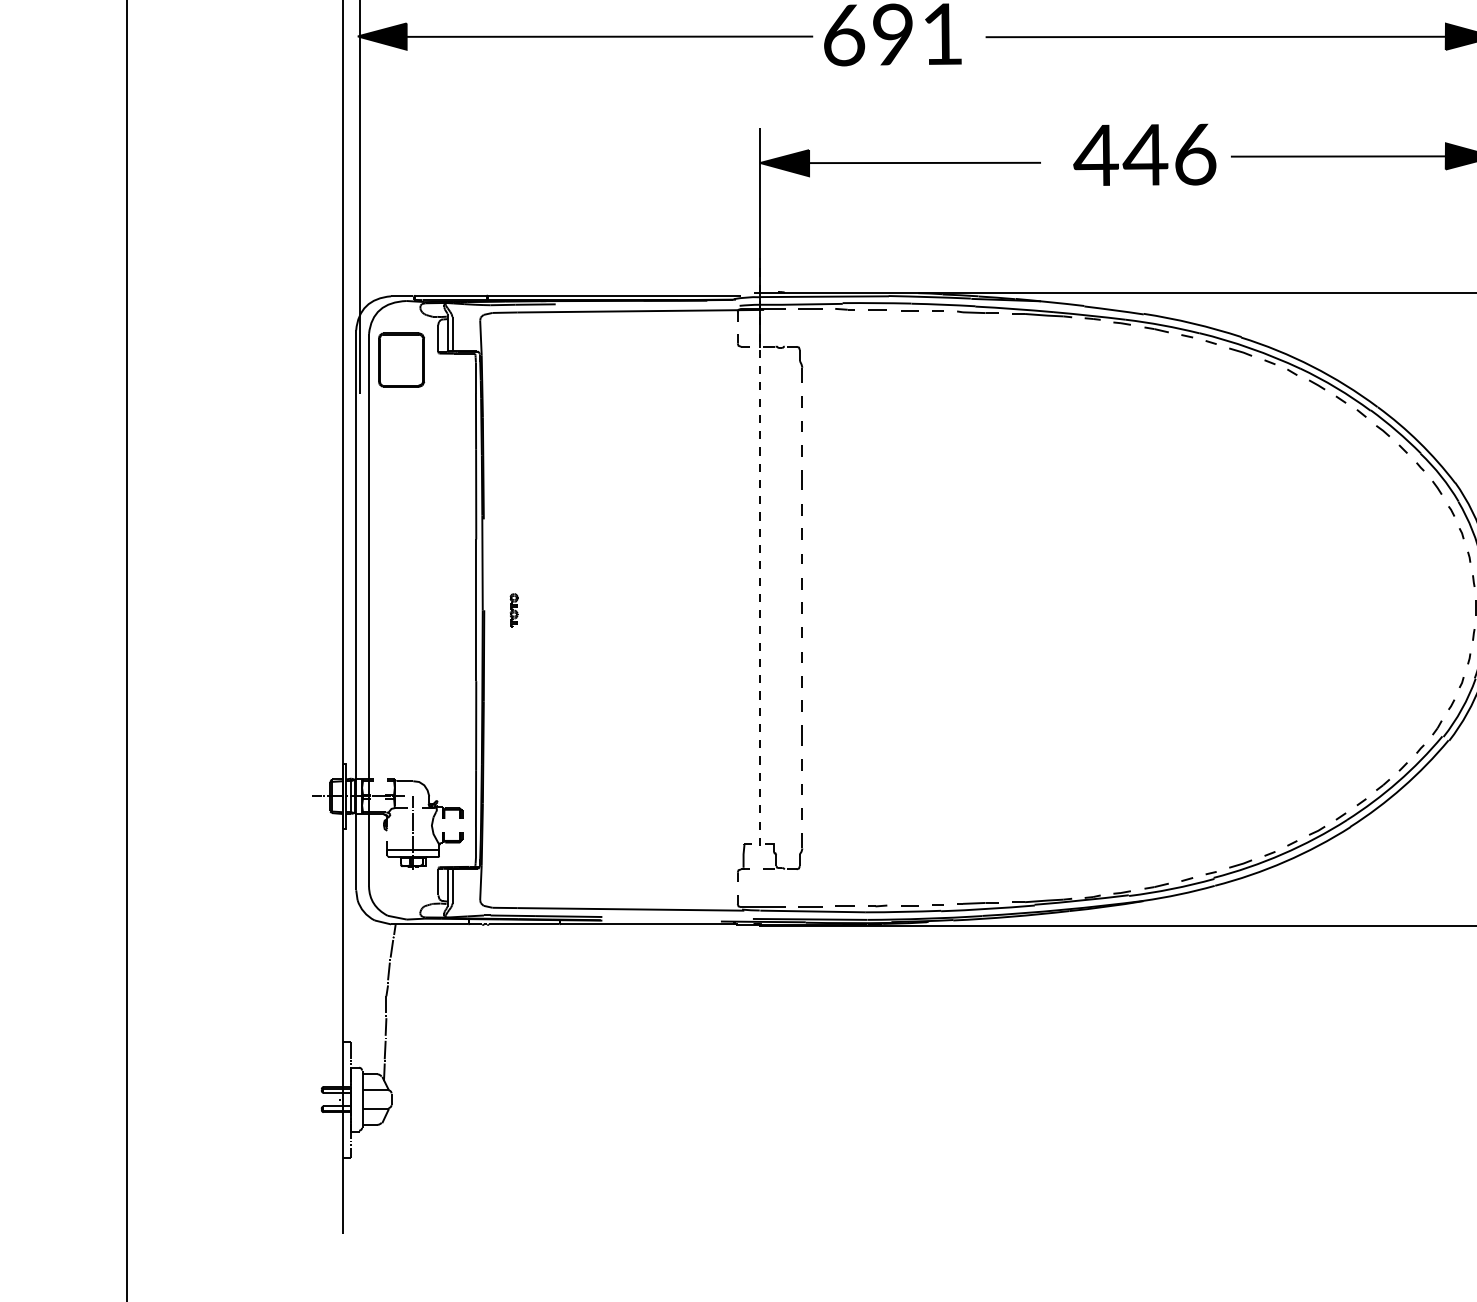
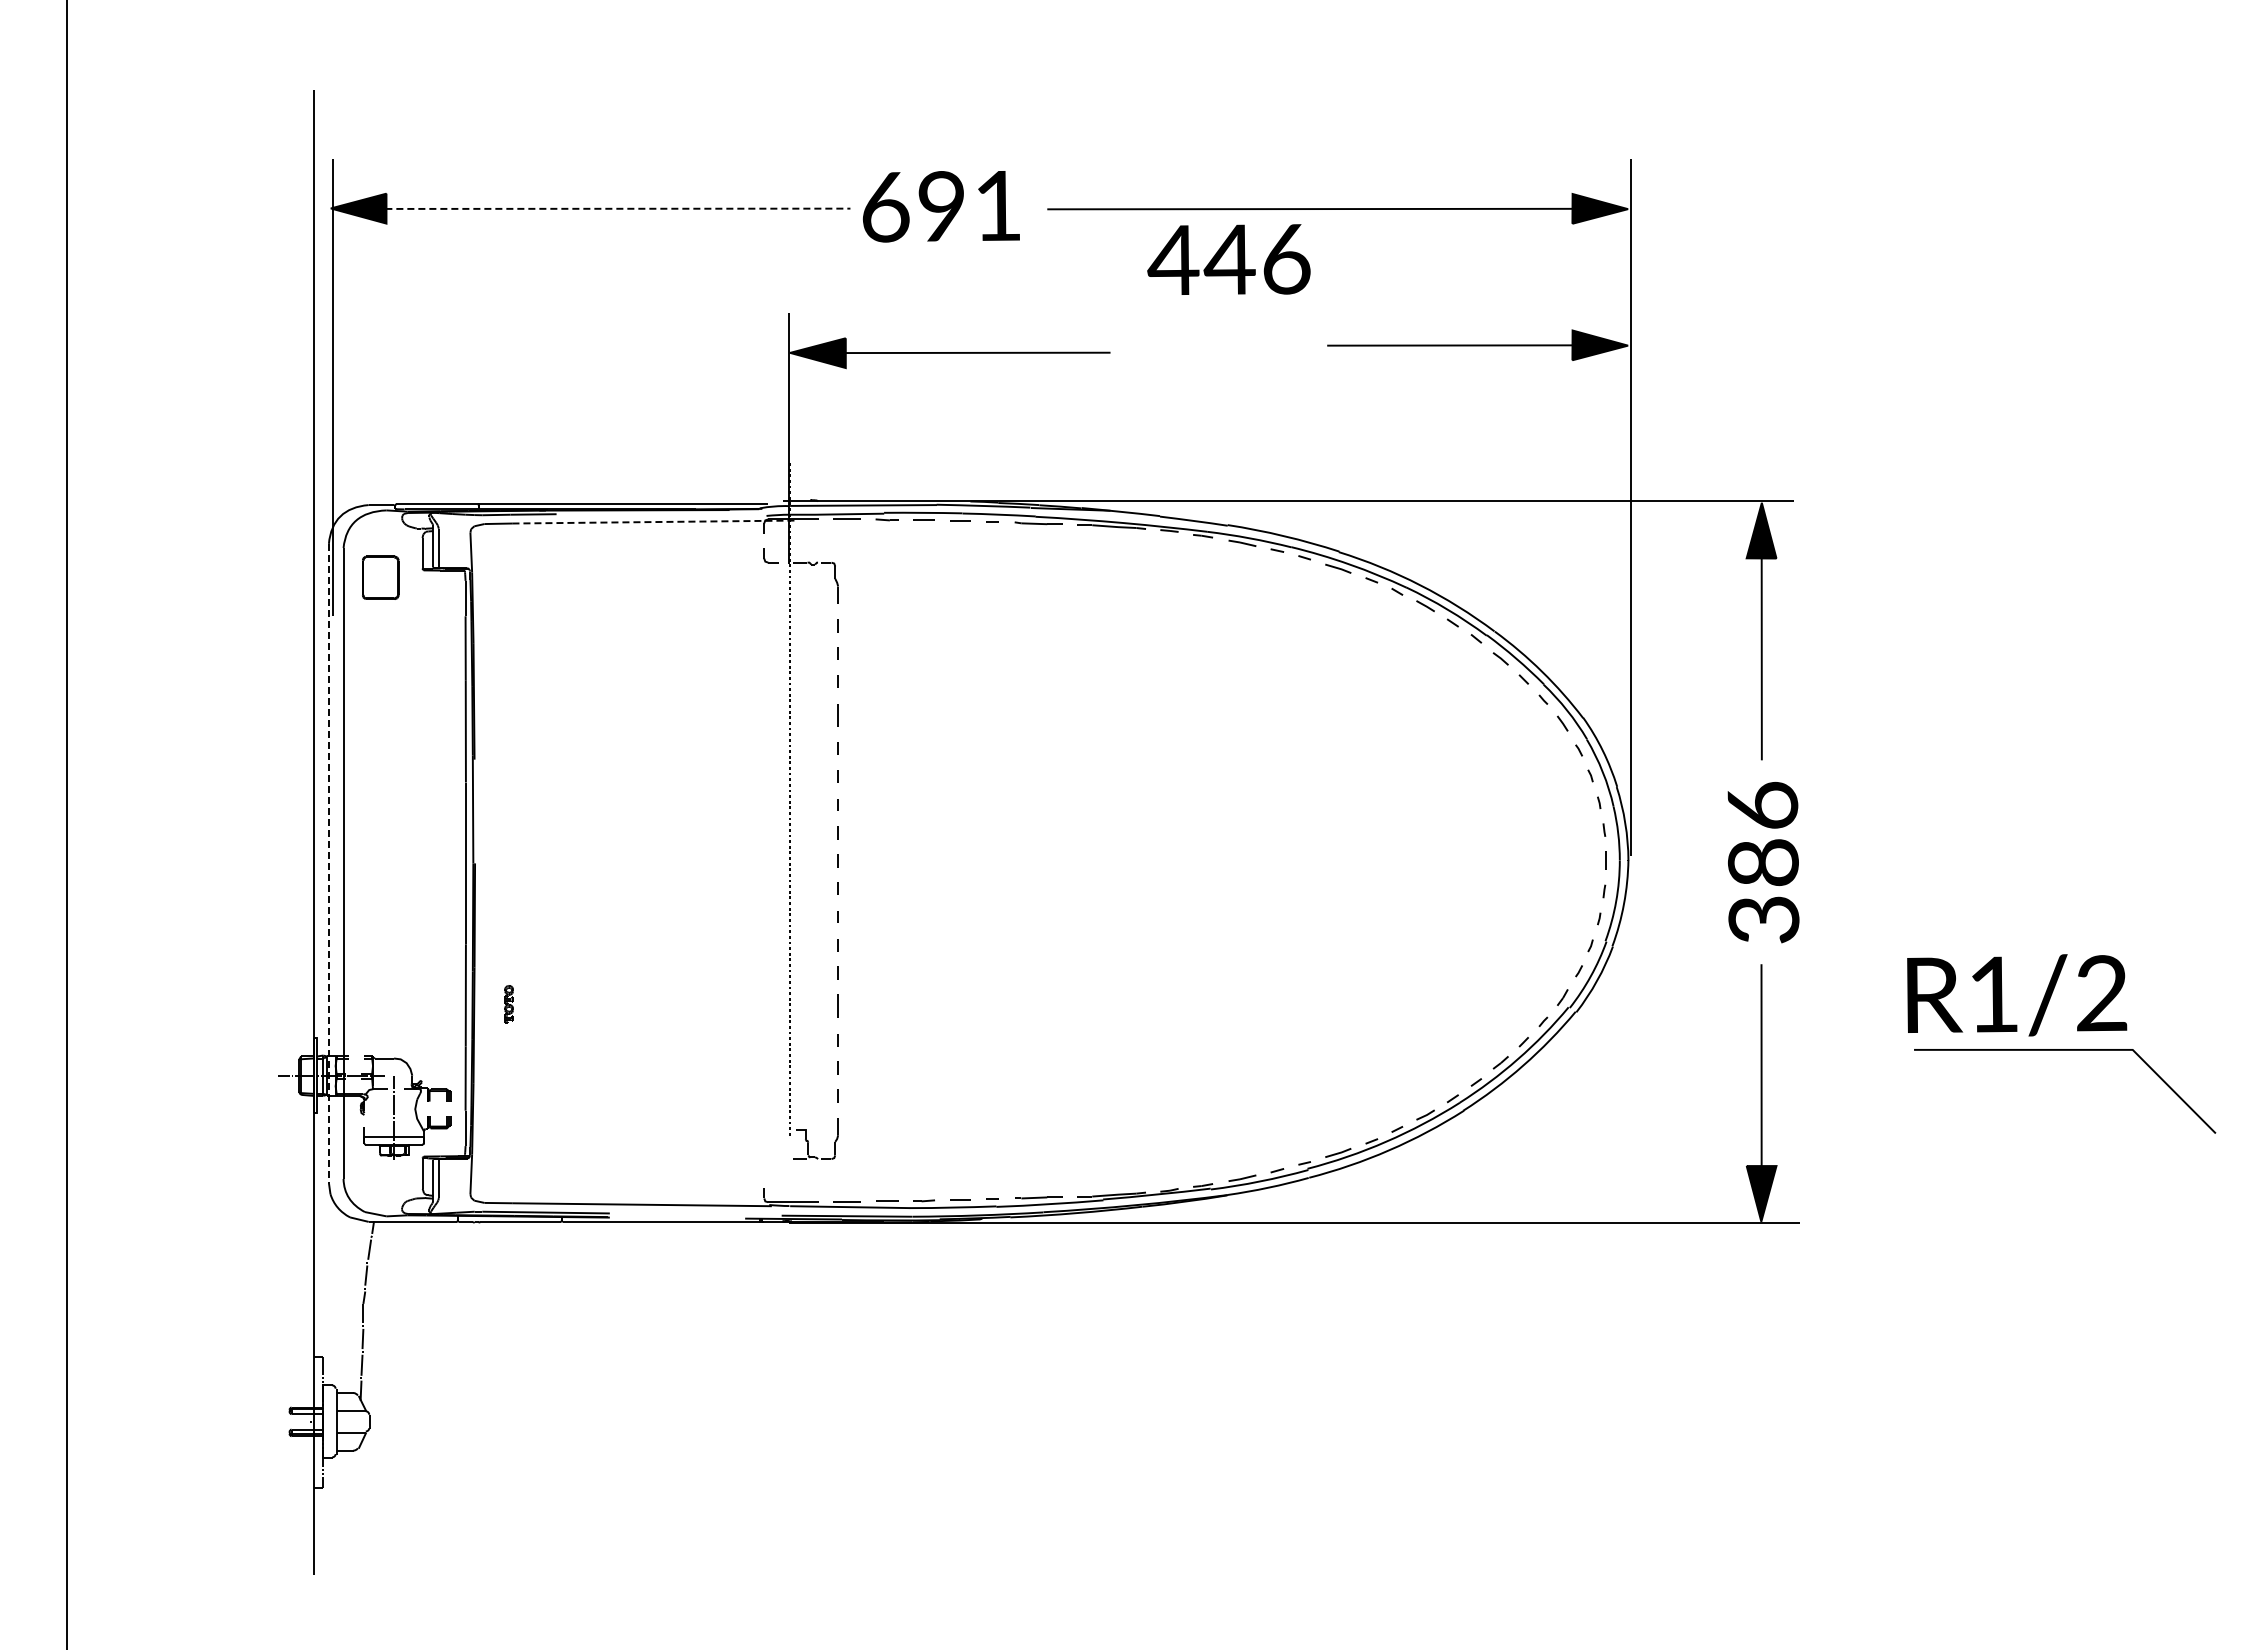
line: (595, 36) -> (601, 208), solid -> dashed
text: (1144, 154) -> (1228, 259), moved
line: (640, 311) -> (653, 522), solid -> dashed
part: (401, 359) -> (380, 577), size x0.7
line: (355, 610) -> (328, 863), solid -> dashed
part: (513, 610) -> (508, 1004), moved
part: (744, 861) -> (771, 1150), removed

